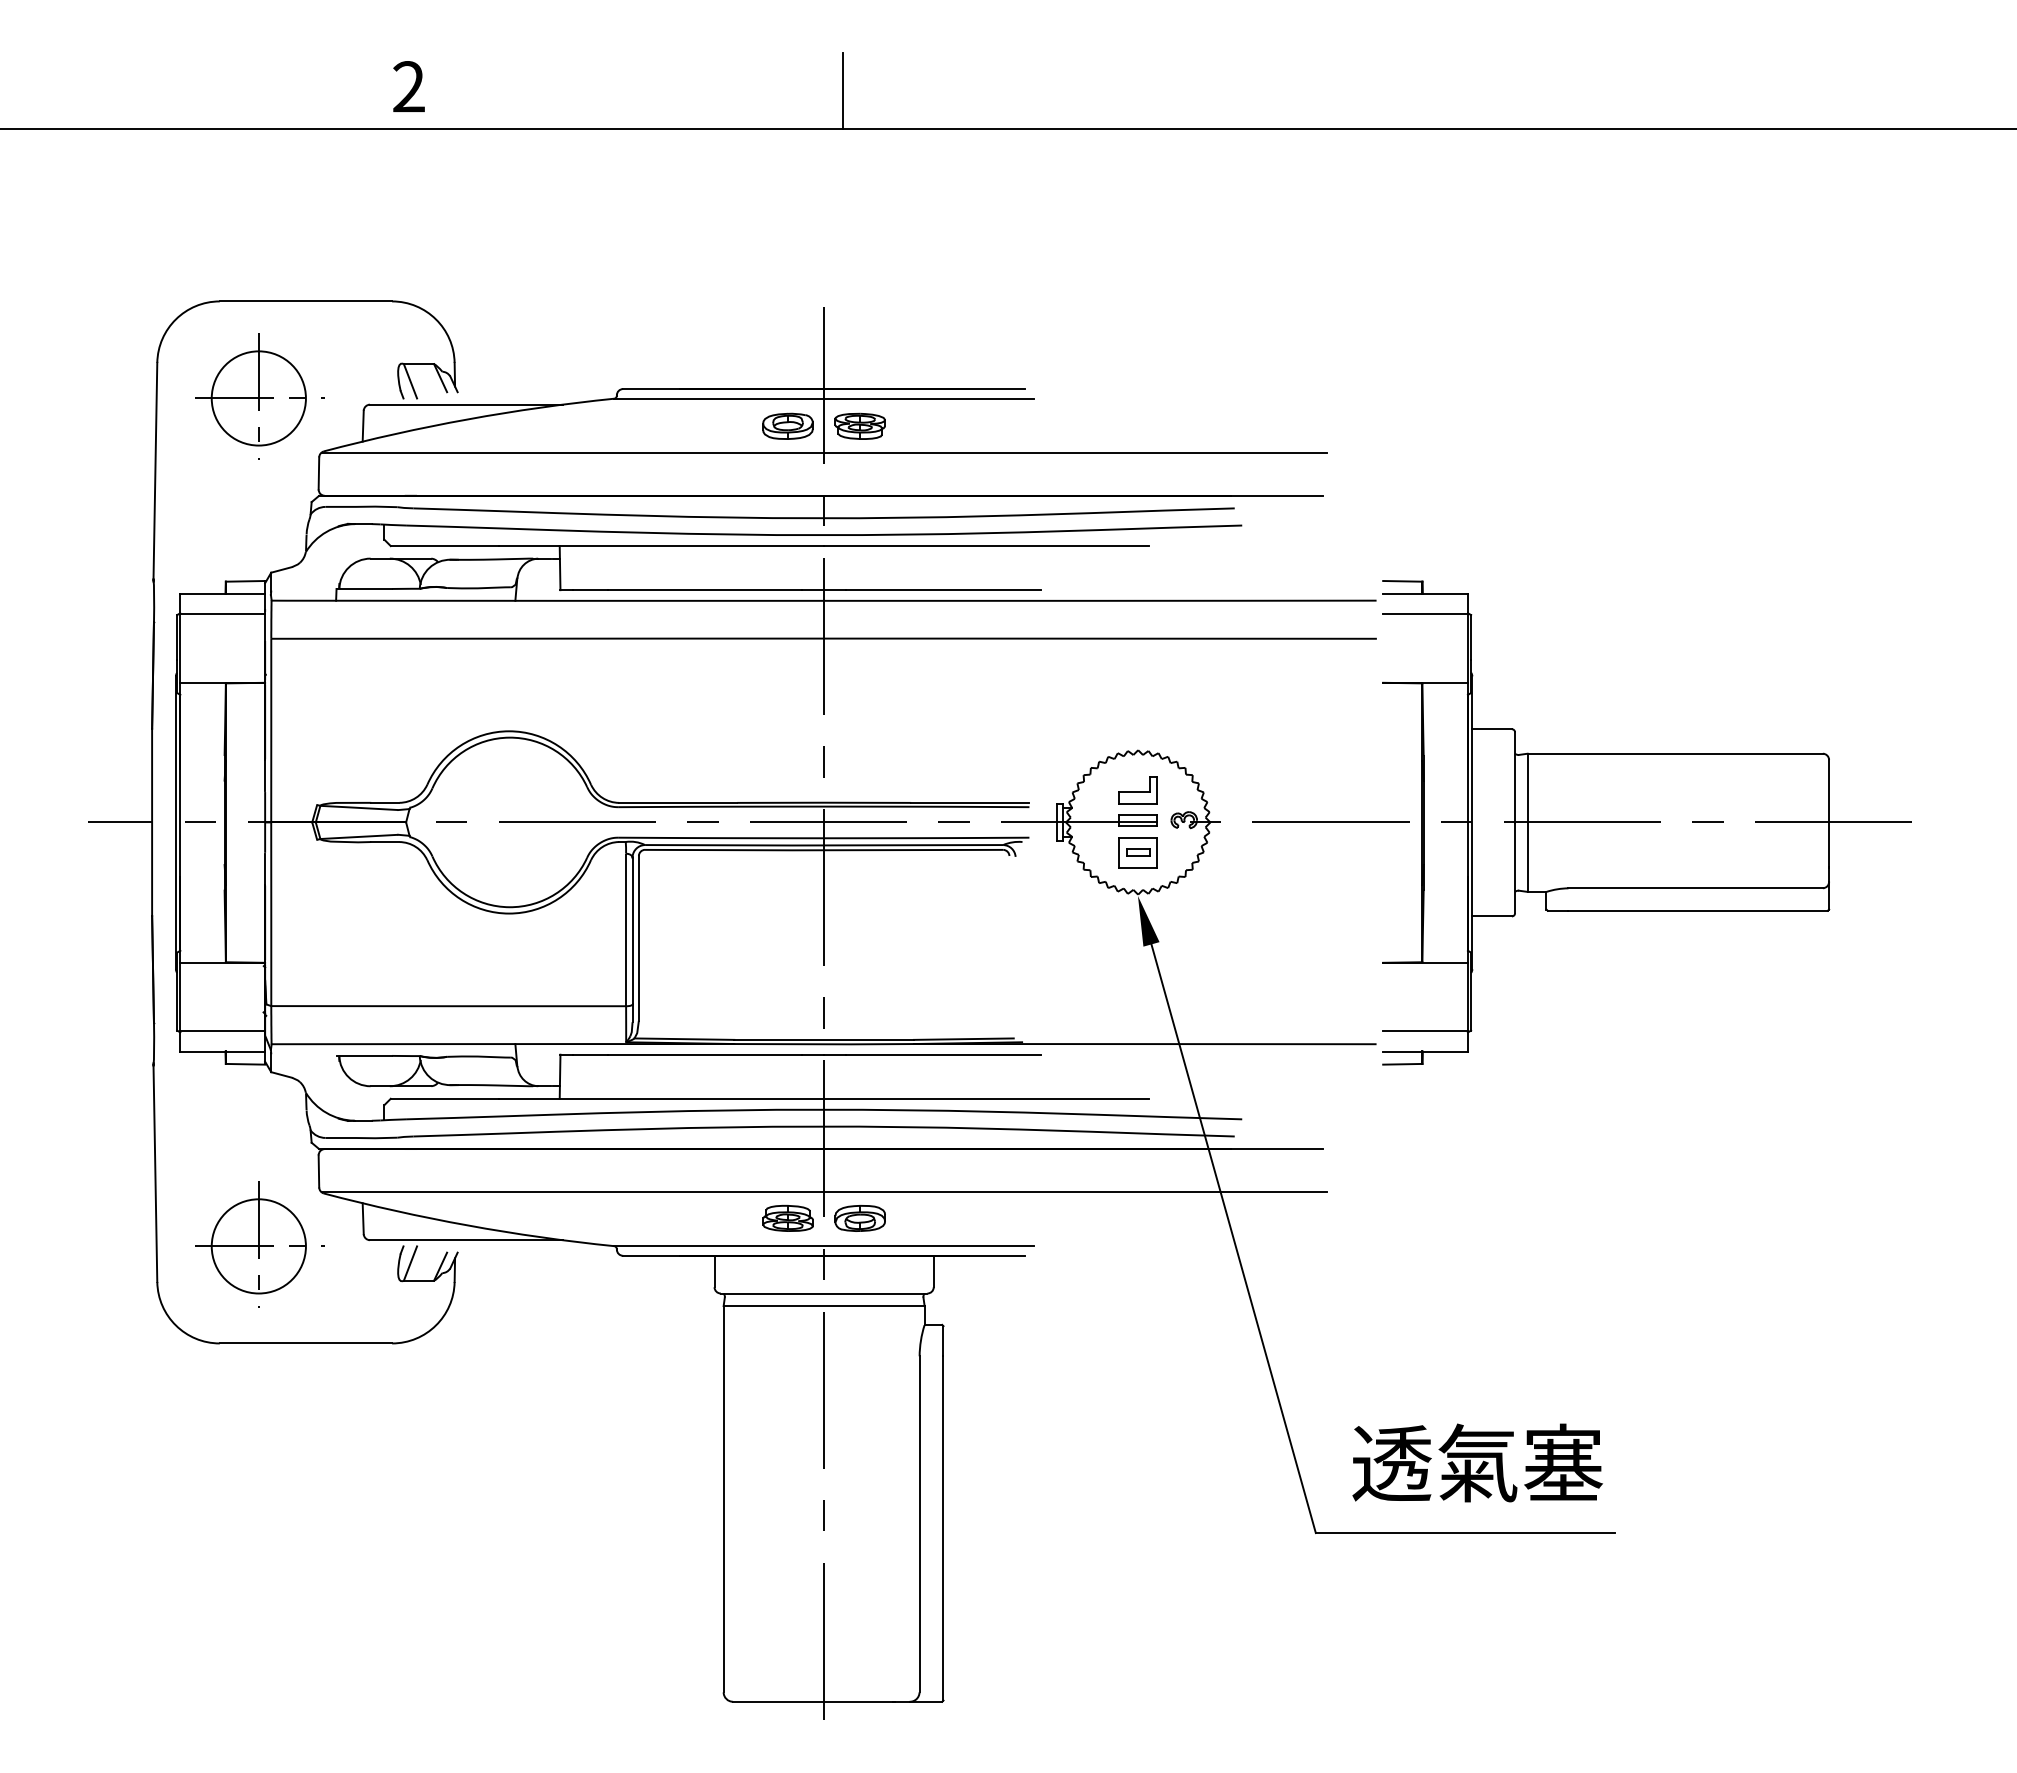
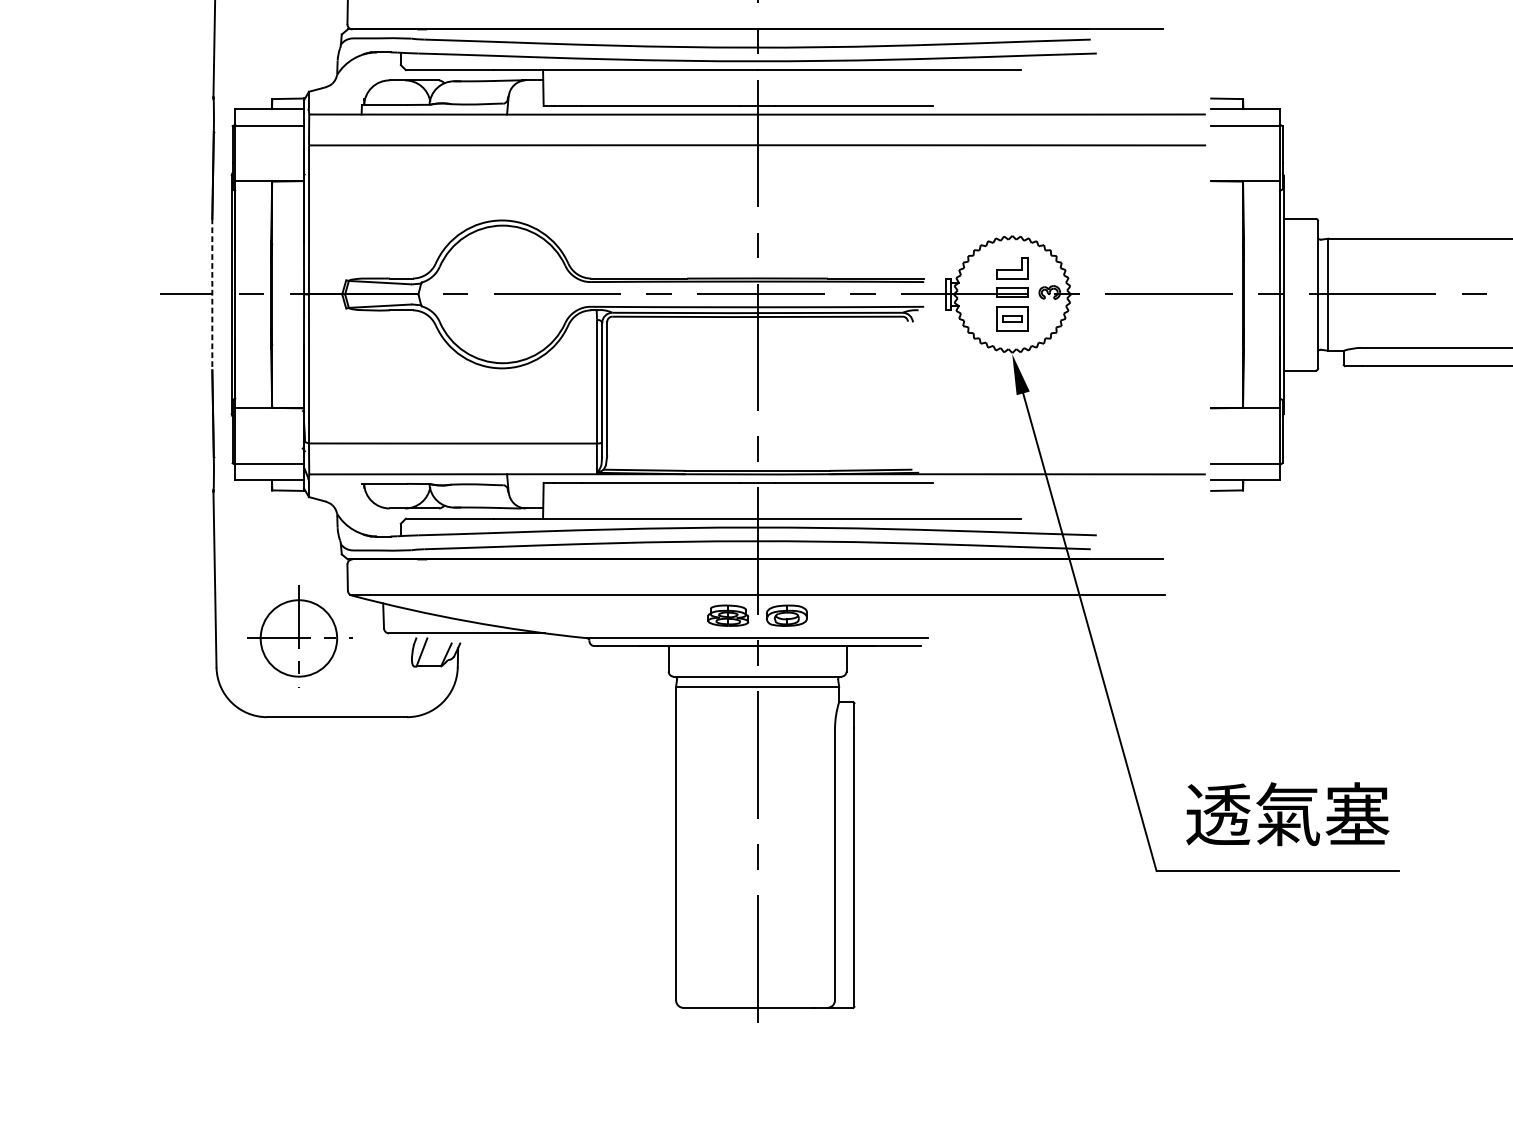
line: (152, 822) -> (212, 294), solid -> dashed

